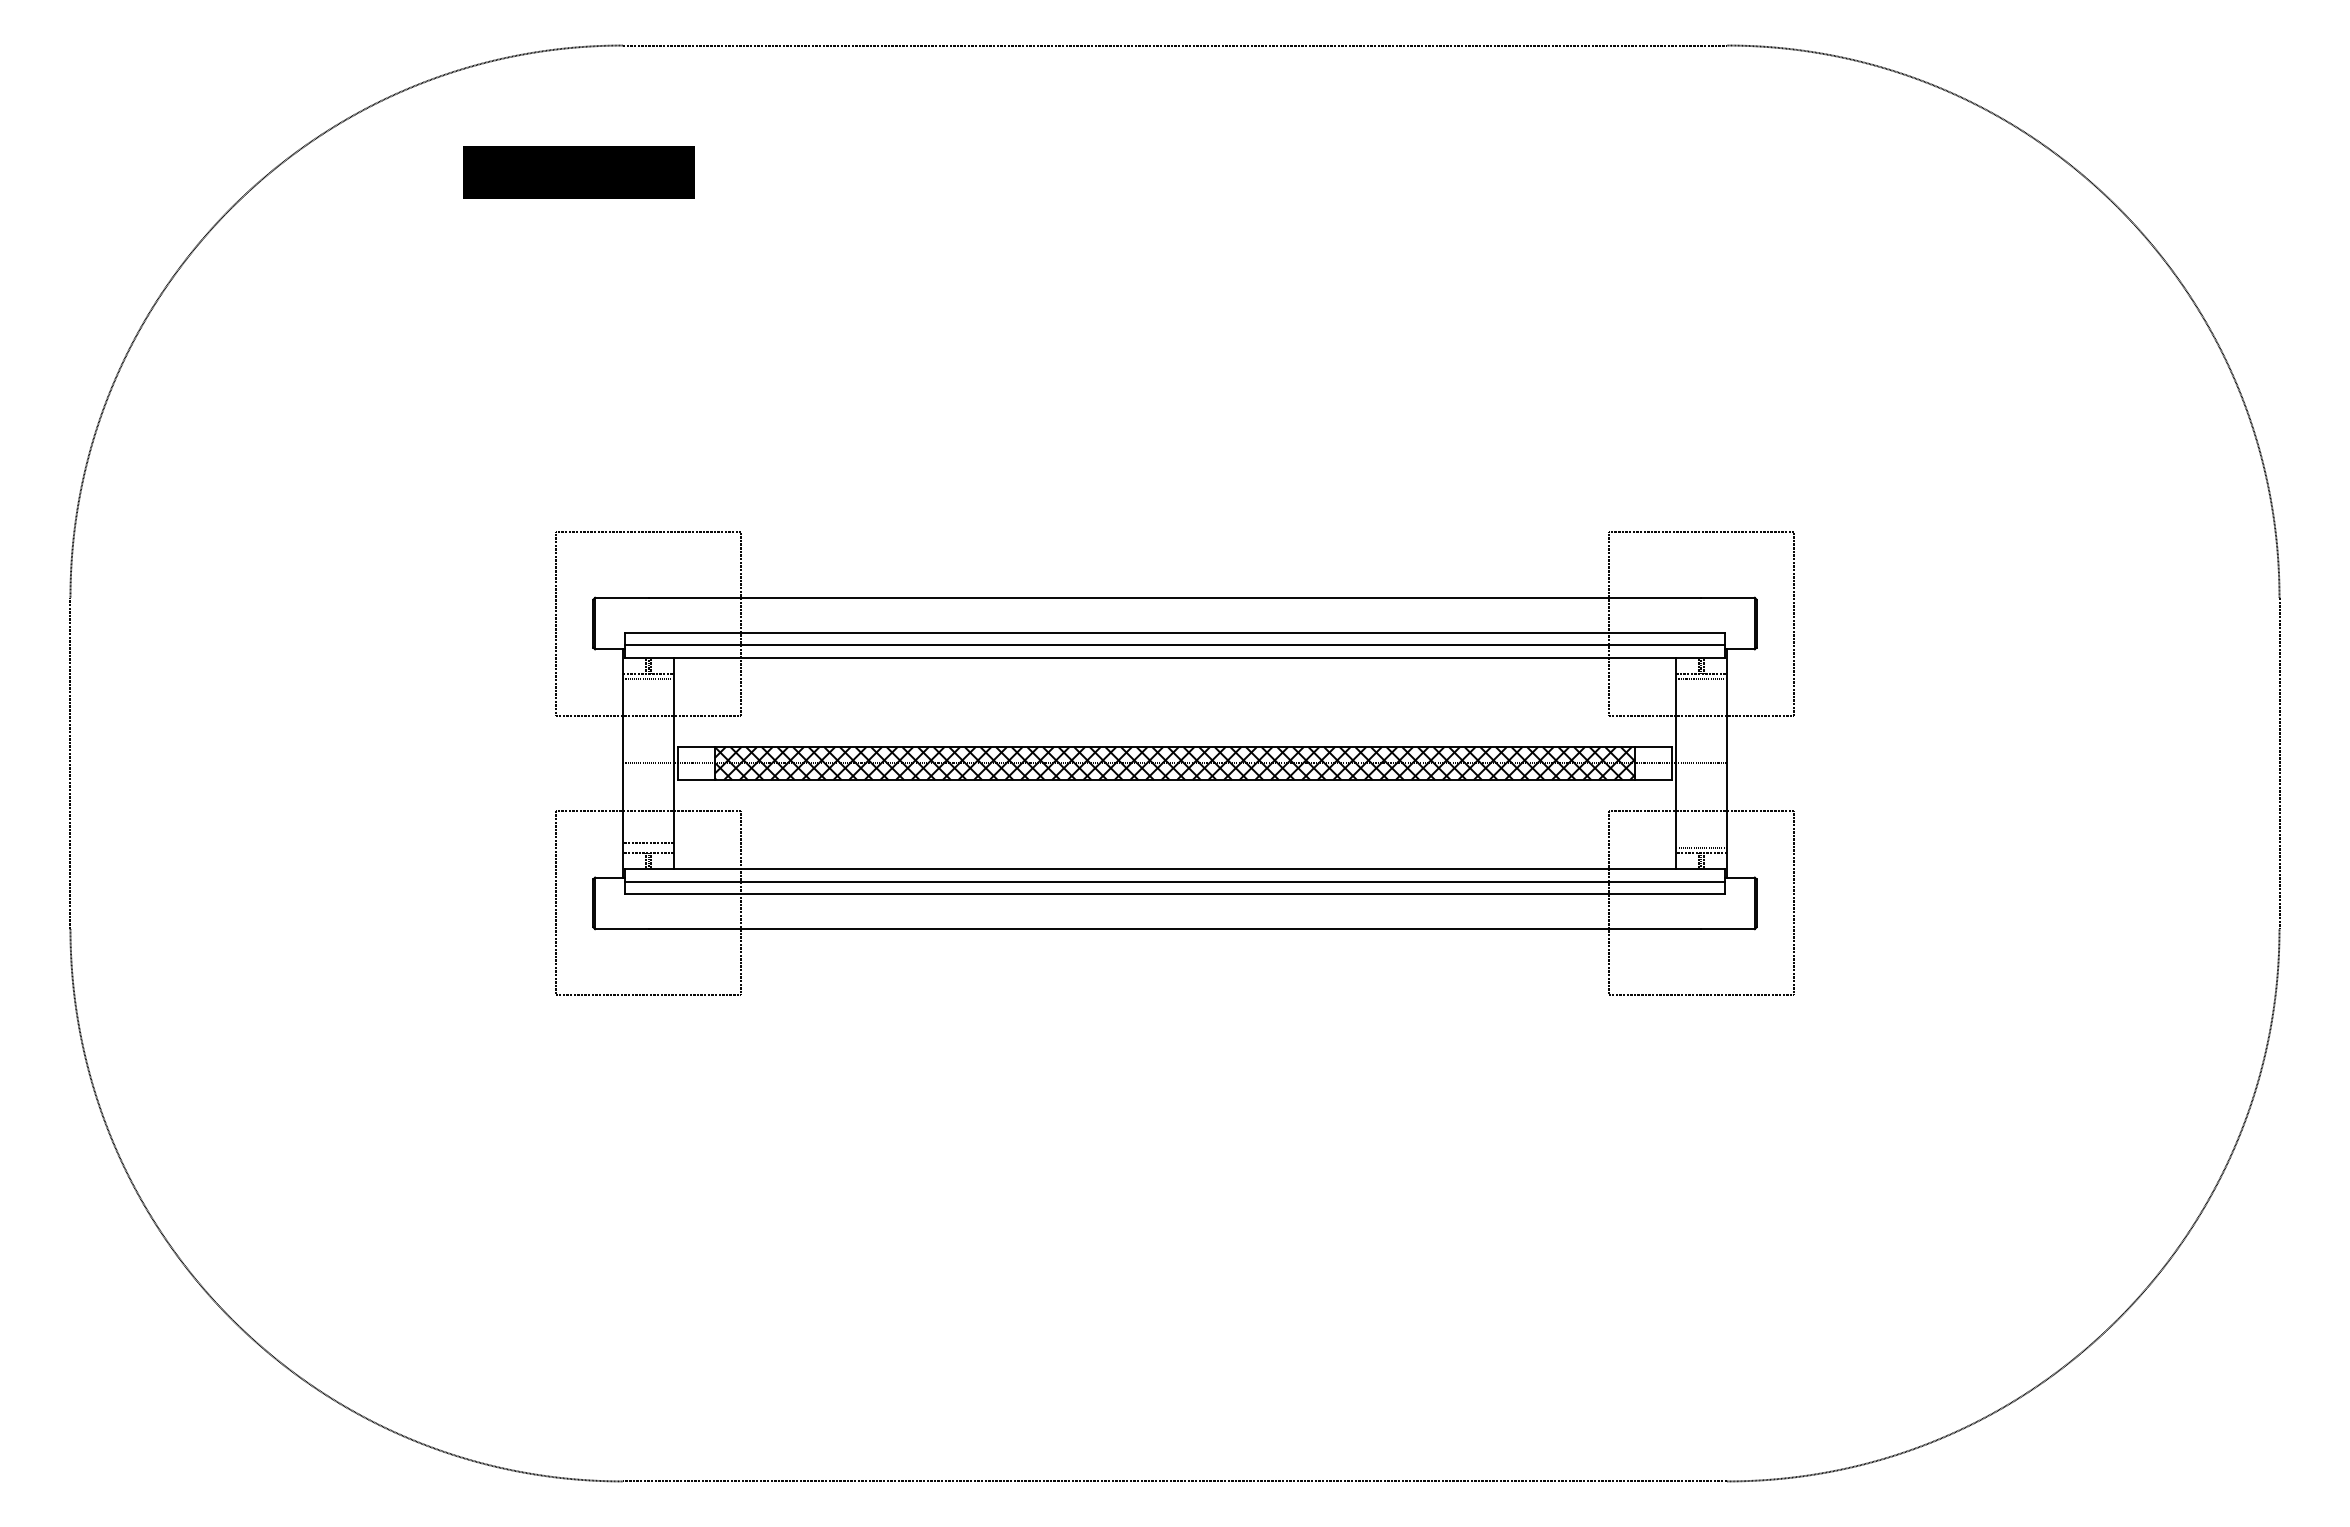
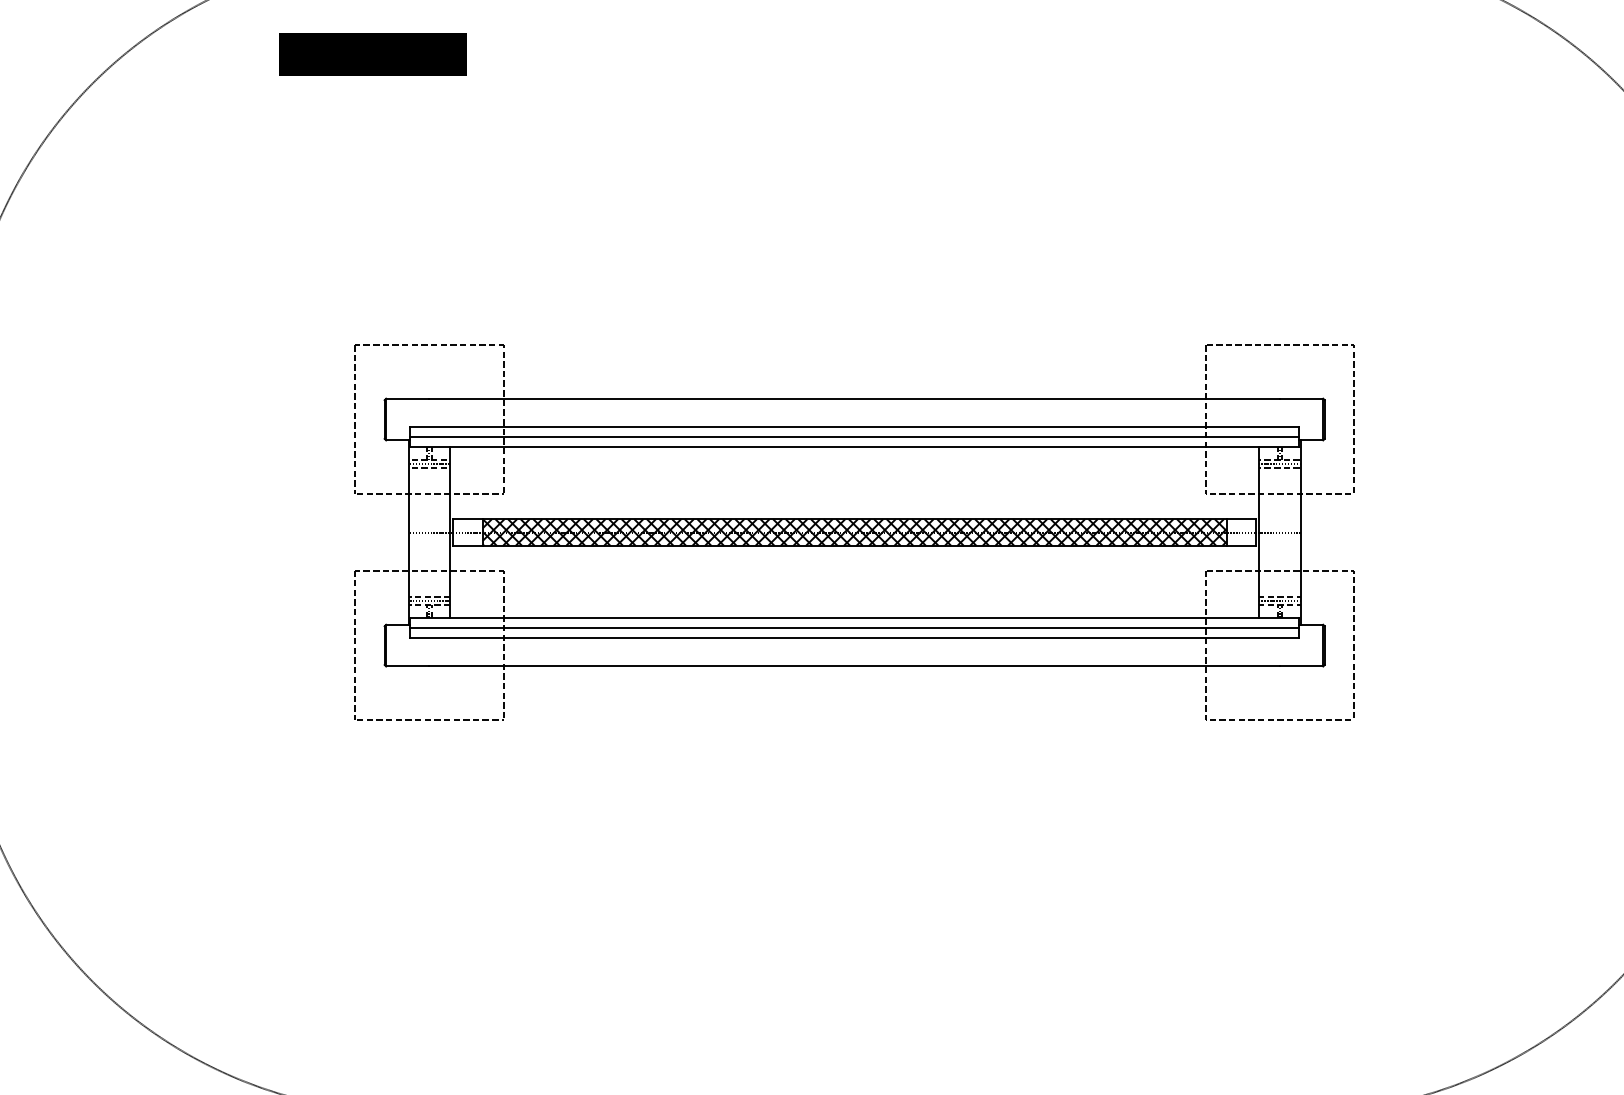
line: (648, 683) -> (429, 467), added
line: (1701, 683) -> (1280, 467), added
line: (1701, 843) -> (1280, 597), added
line: (648, 848) -> (429, 601), added

